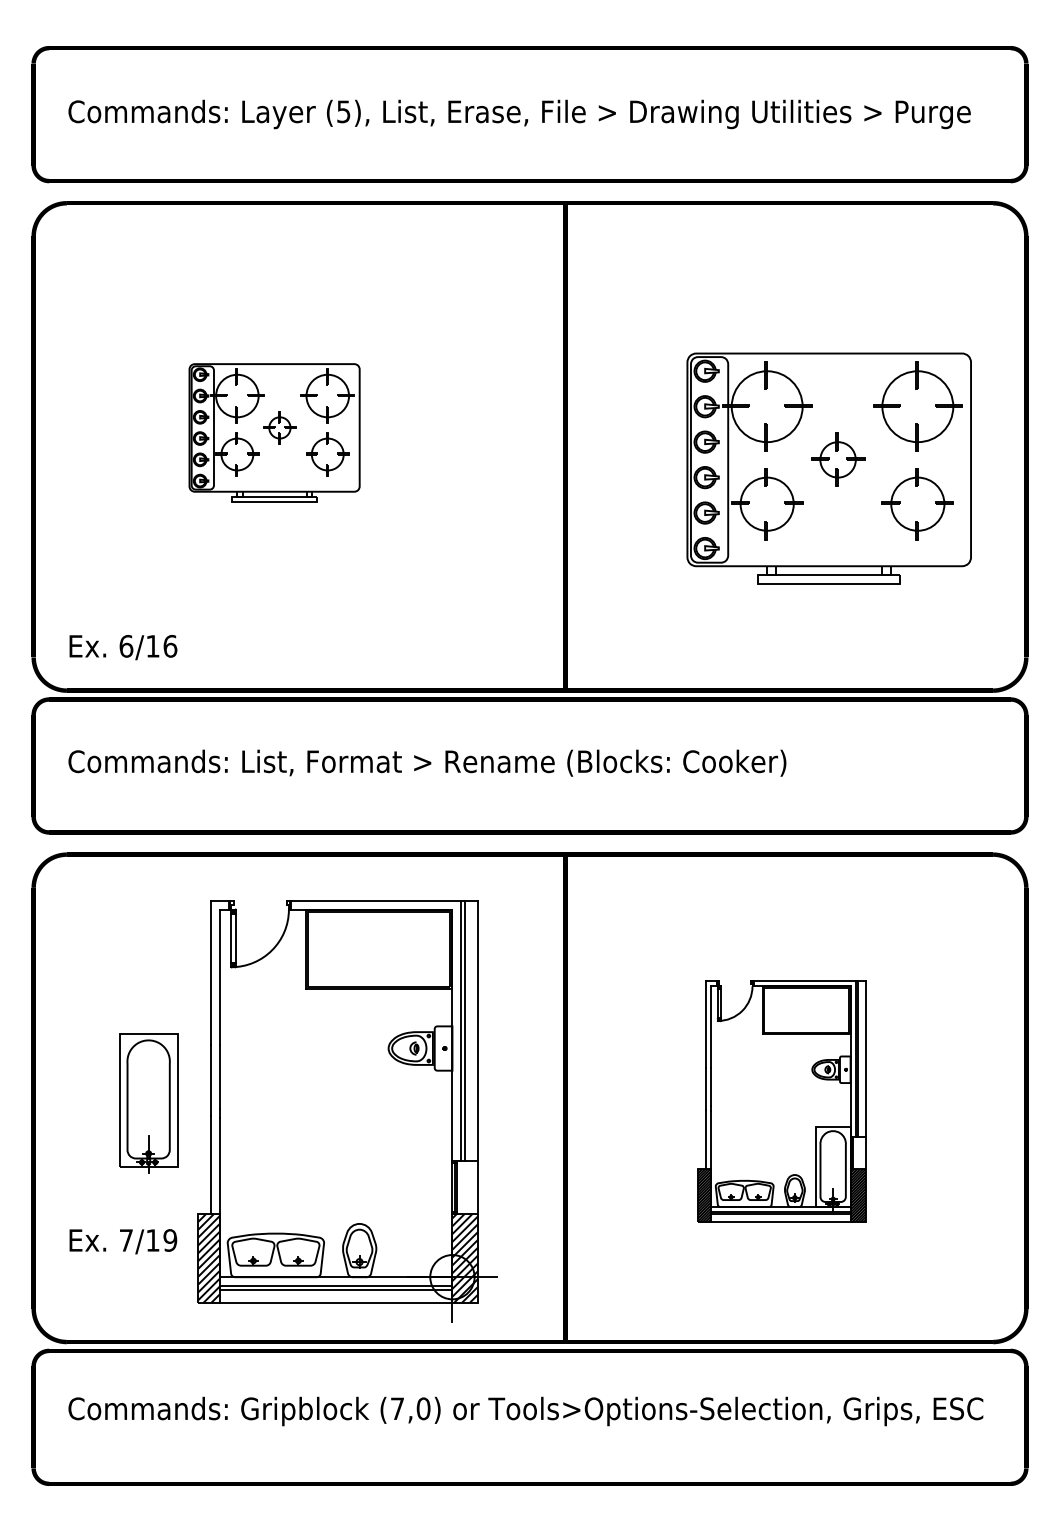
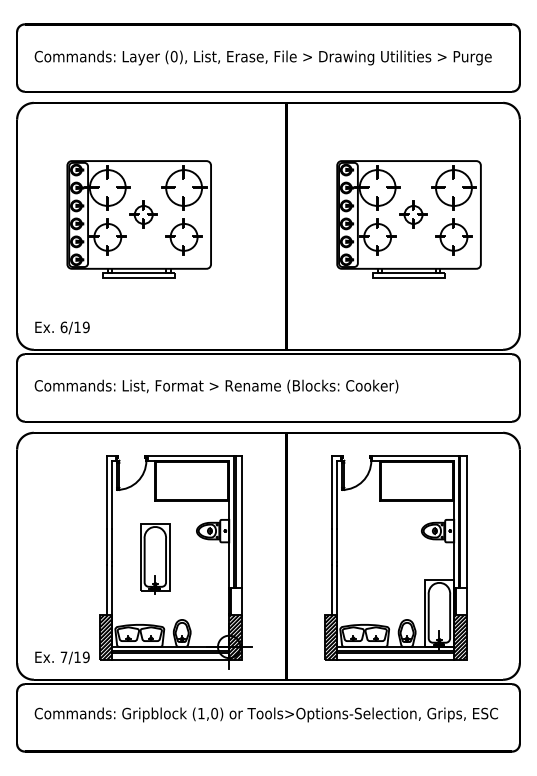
text: (342, 111) -> (173, 56), (5), -> (0),
part: (273, 433) -> (138, 219), size x1.67
part: (828, 468) -> (408, 219), moved
text: (168, 646) -> (85, 327), 6/16 -> 6/19
part: (780, 1100) -> (395, 557), size x1.67
part: (148, 1102) -> (155, 558), moved
text: (123, 1240) -> (62, 657), moved
text: (397, 1408) -> (201, 713), (7,0) -> (1,0)

